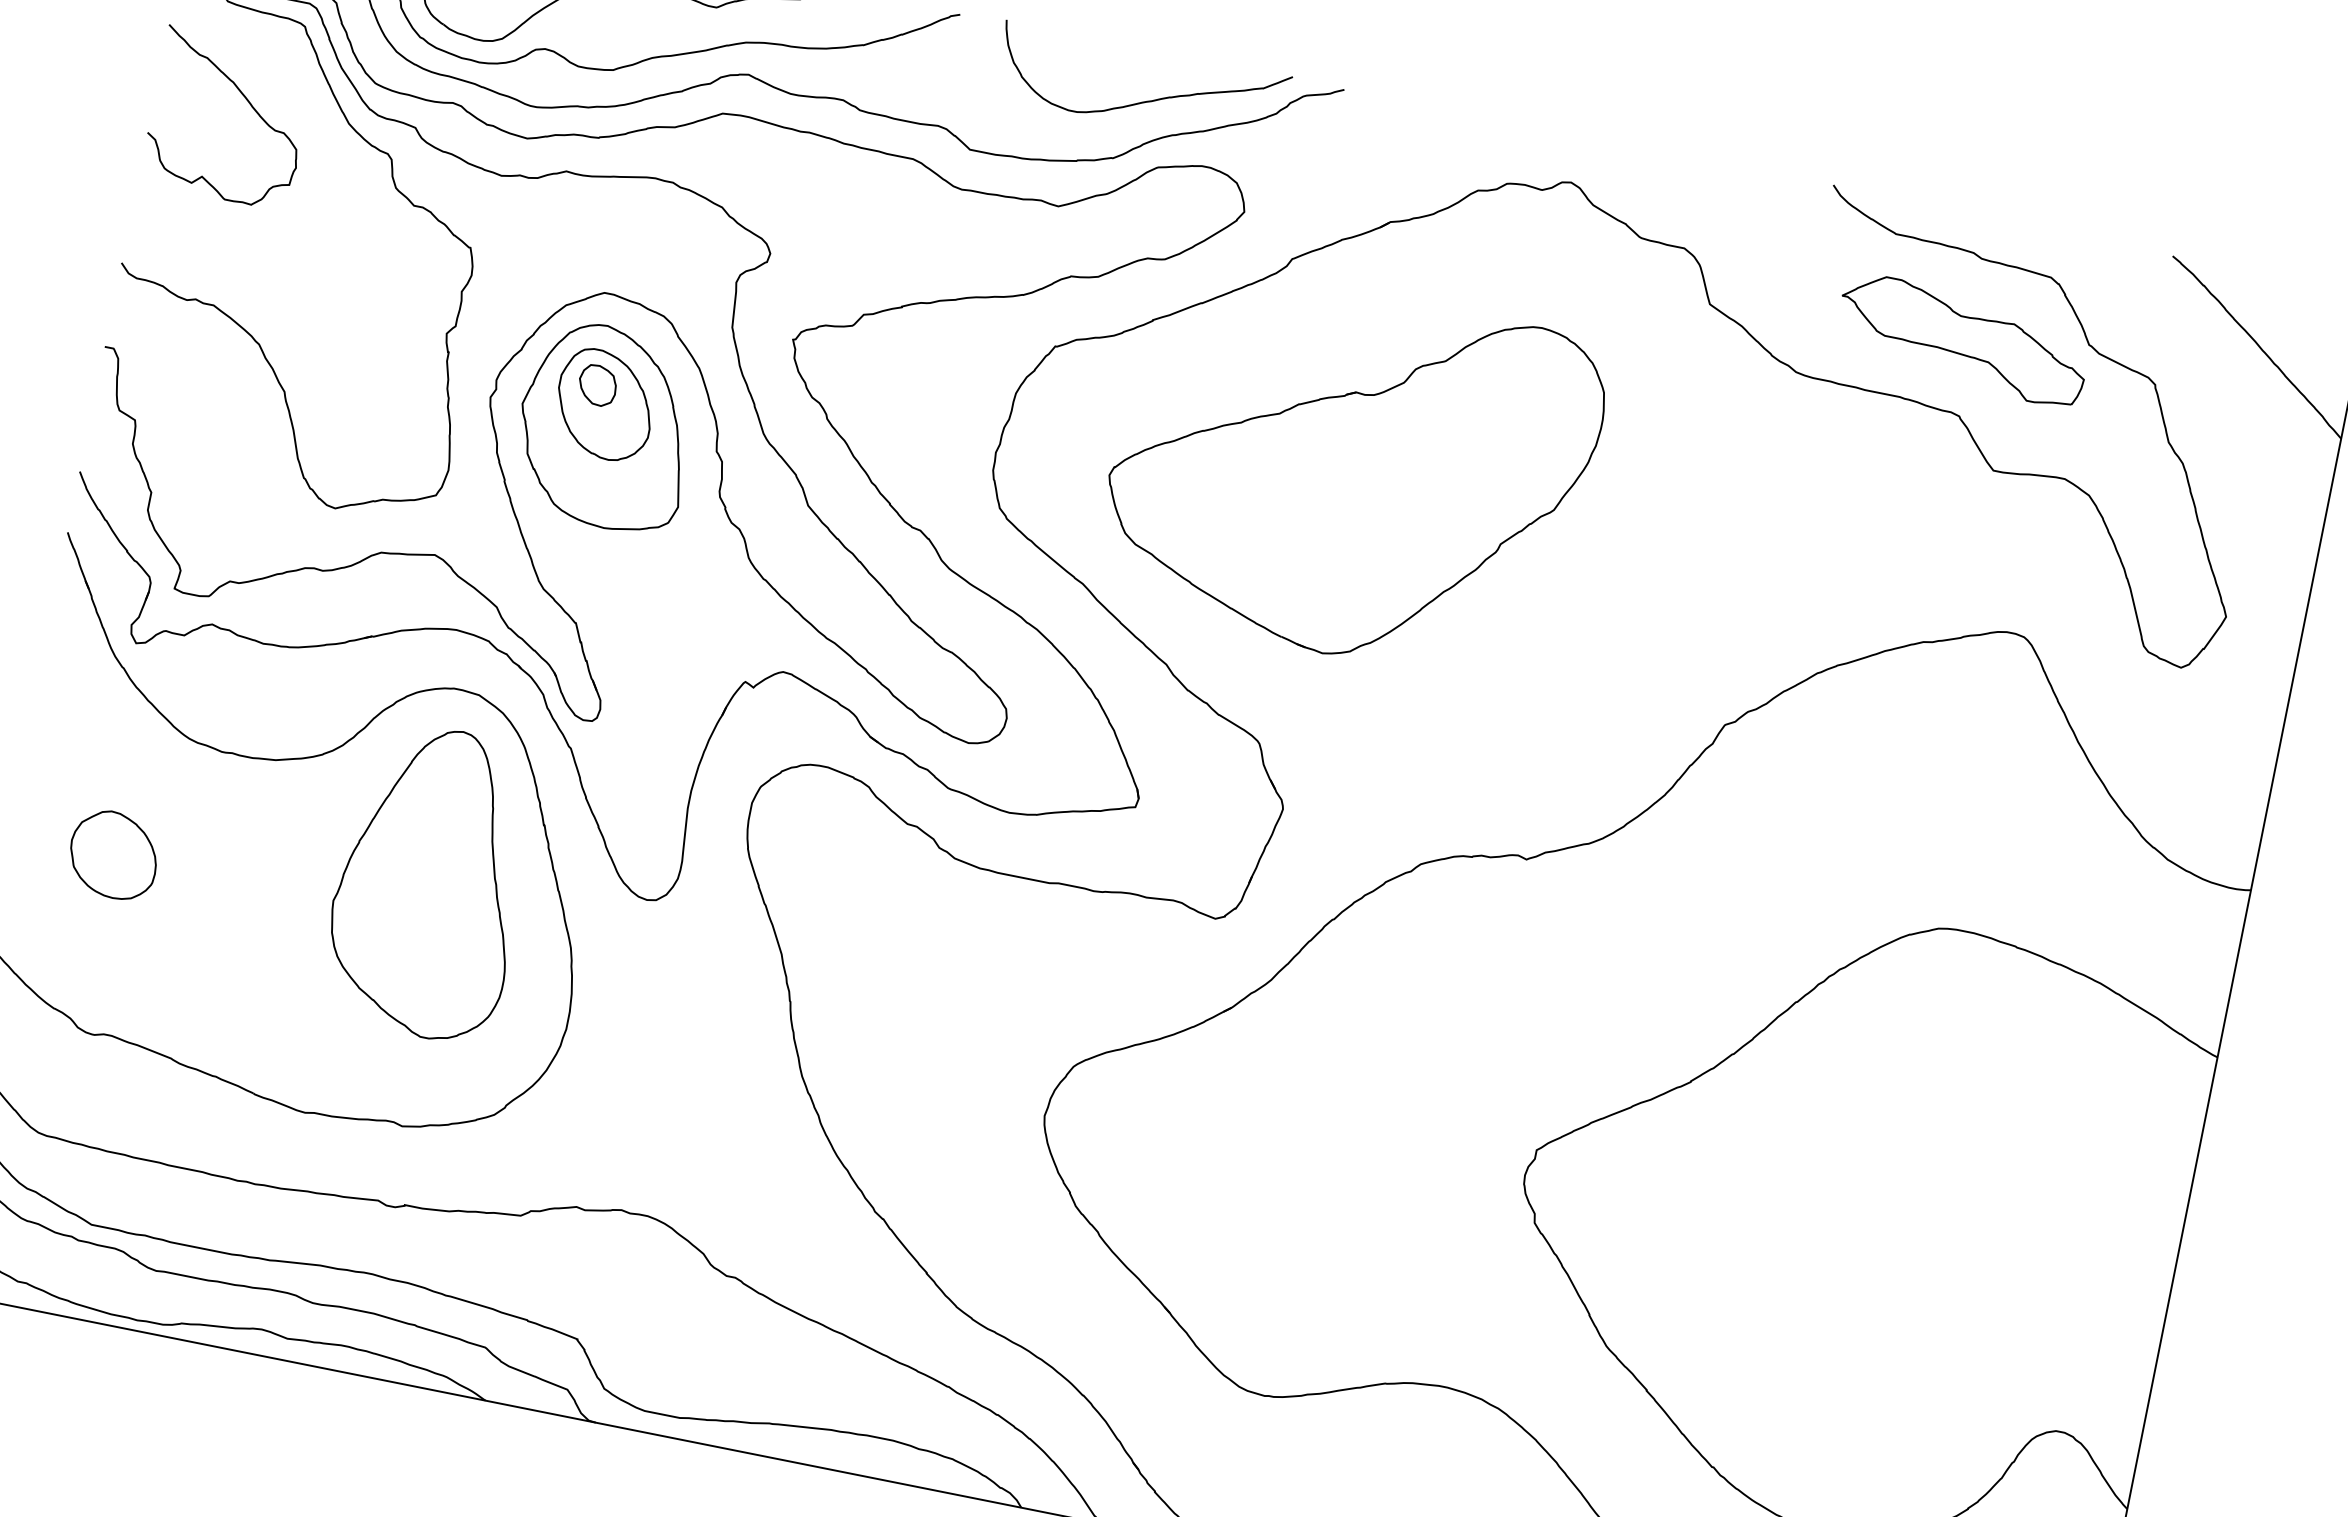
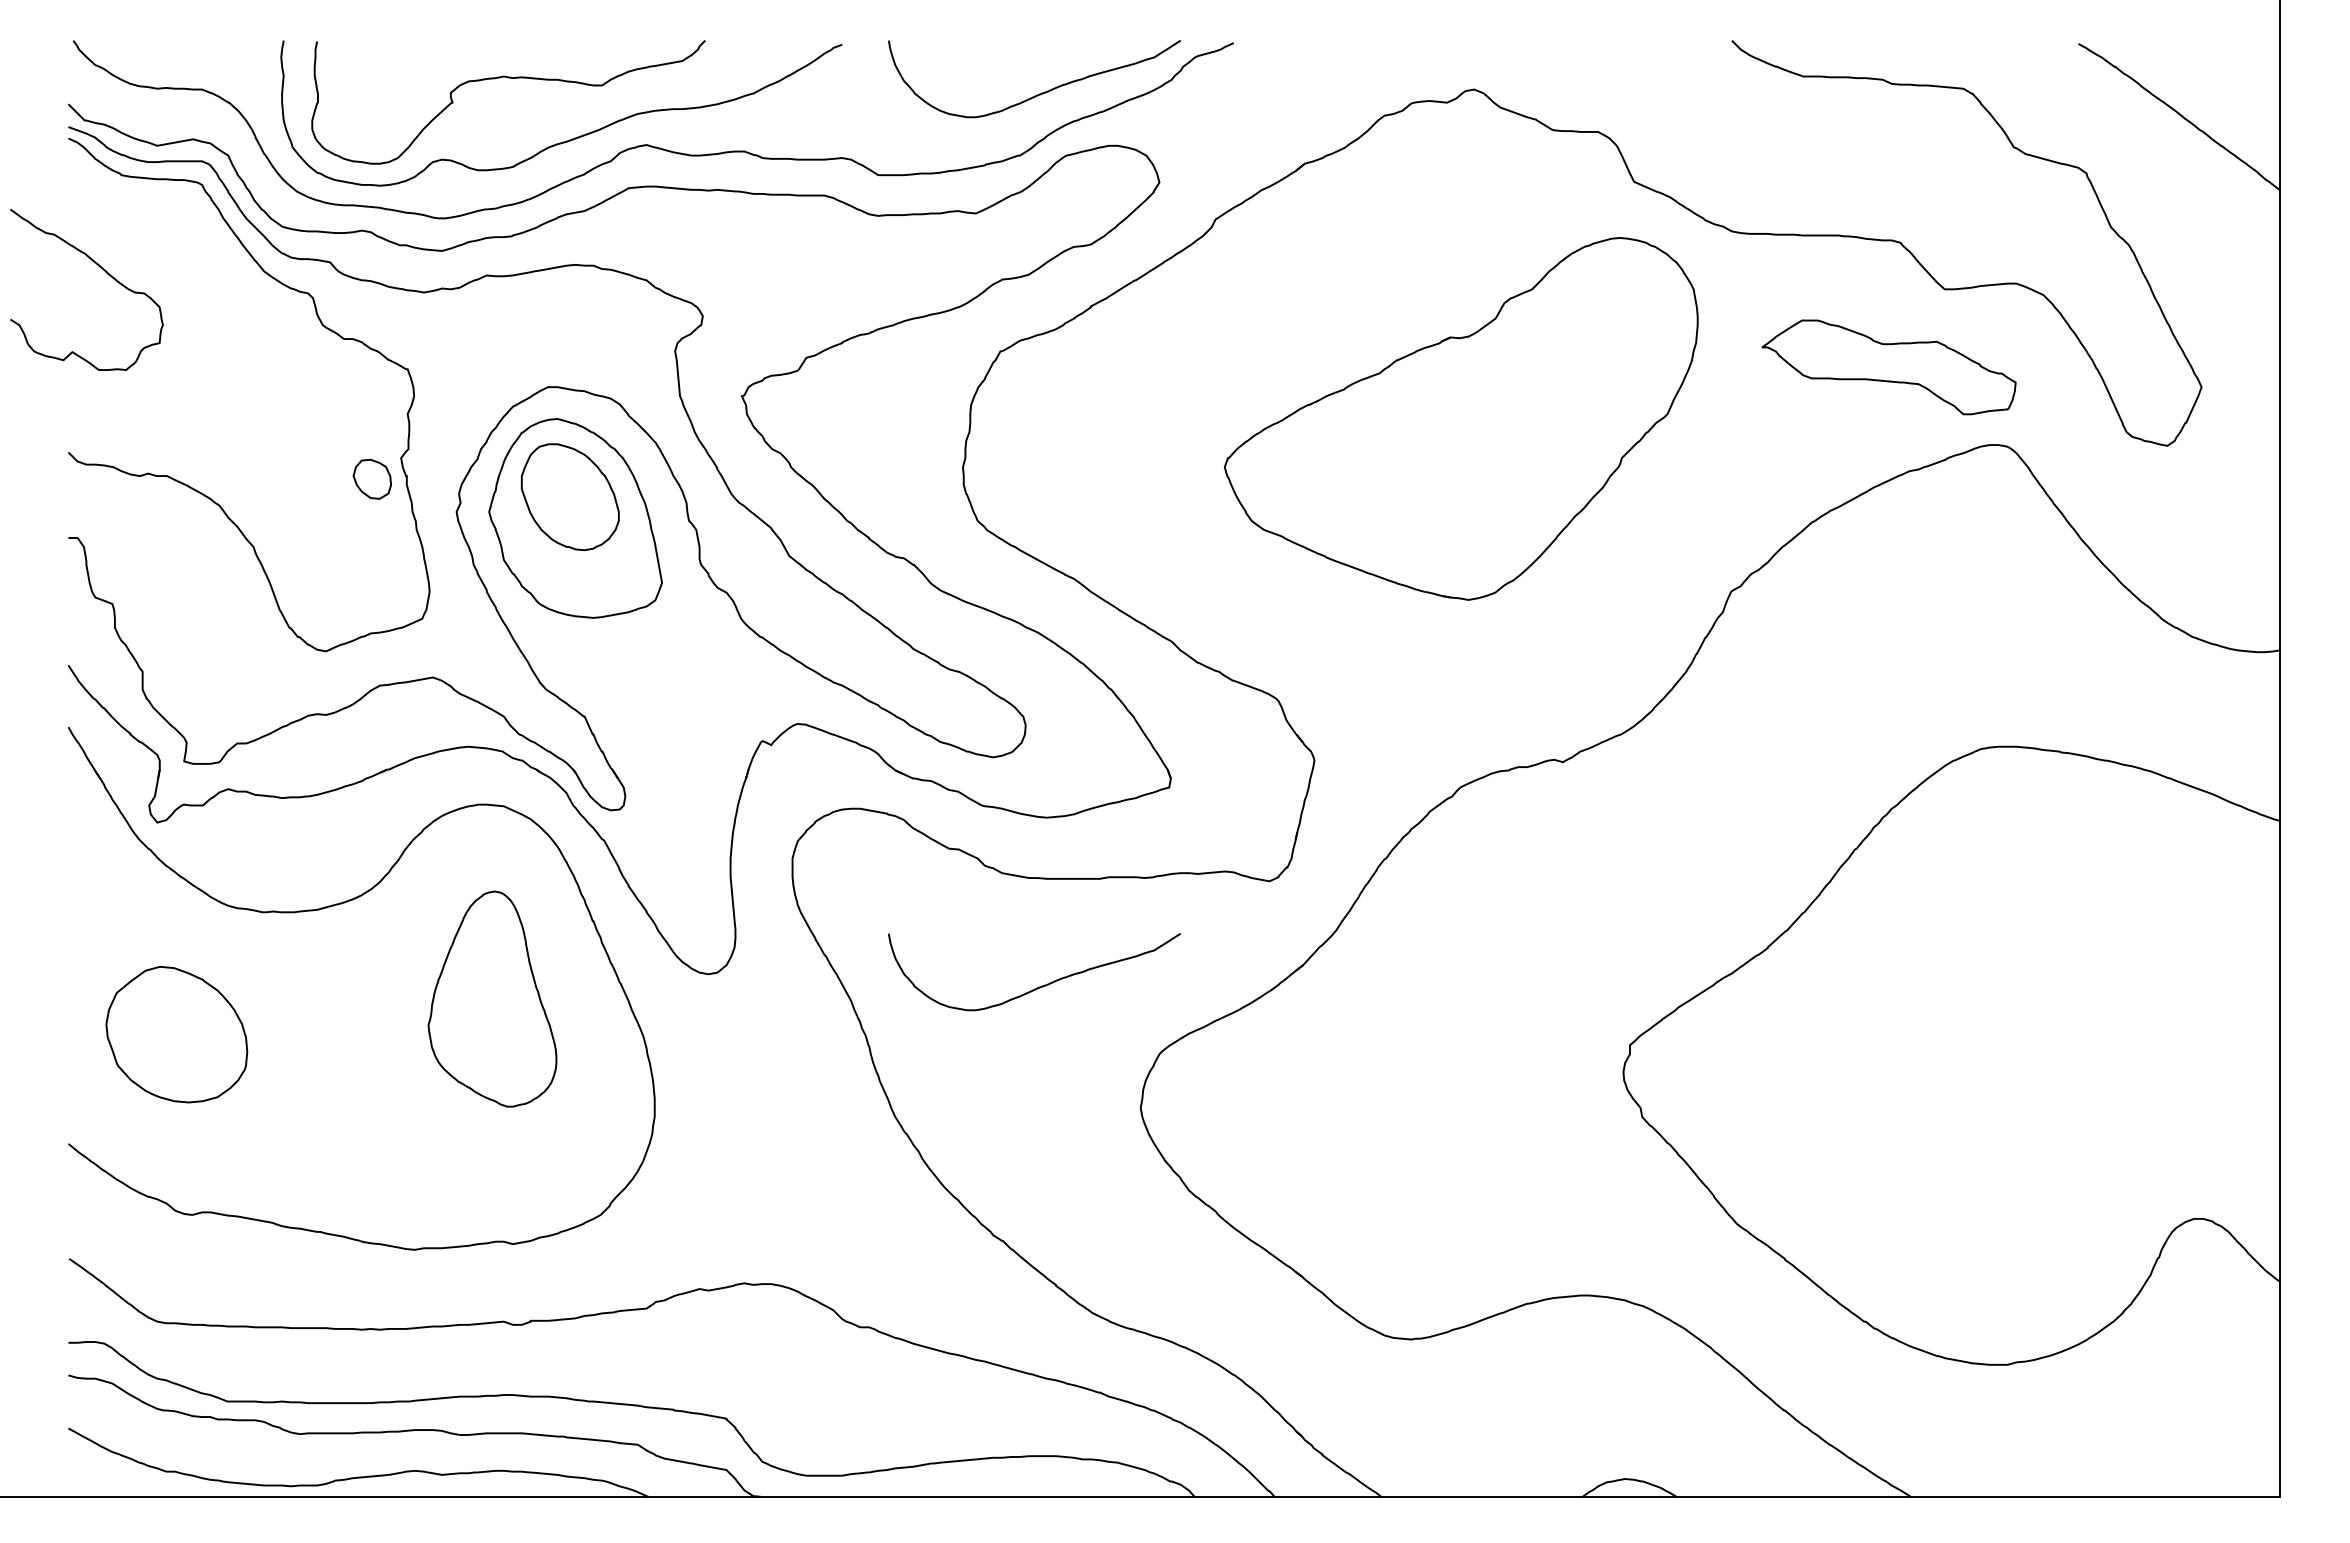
curve: (249, 103) -> (104, 271), moved
part: (1962, 340) -> (1888, 367), moved
part: (597, 384) -> (371, 478), moved
part: (1351, 473) -> (1461, 418), moved
part: (113, 854) -> (176, 1034), size x1.6
part: (430, 881) -> (492, 998), size x0.7
curve: (971, 976) -> (1041, 985), added

